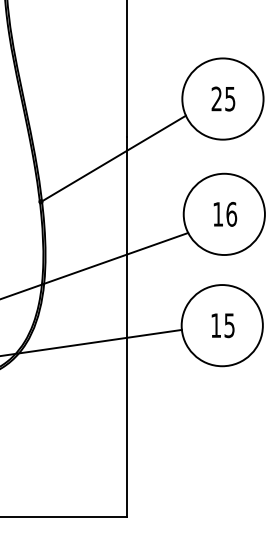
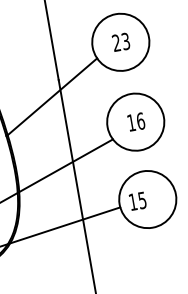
text: (230, 98) -> (125, 41), 25 -> 23
text: (222, 325) -> (137, 201), moved

